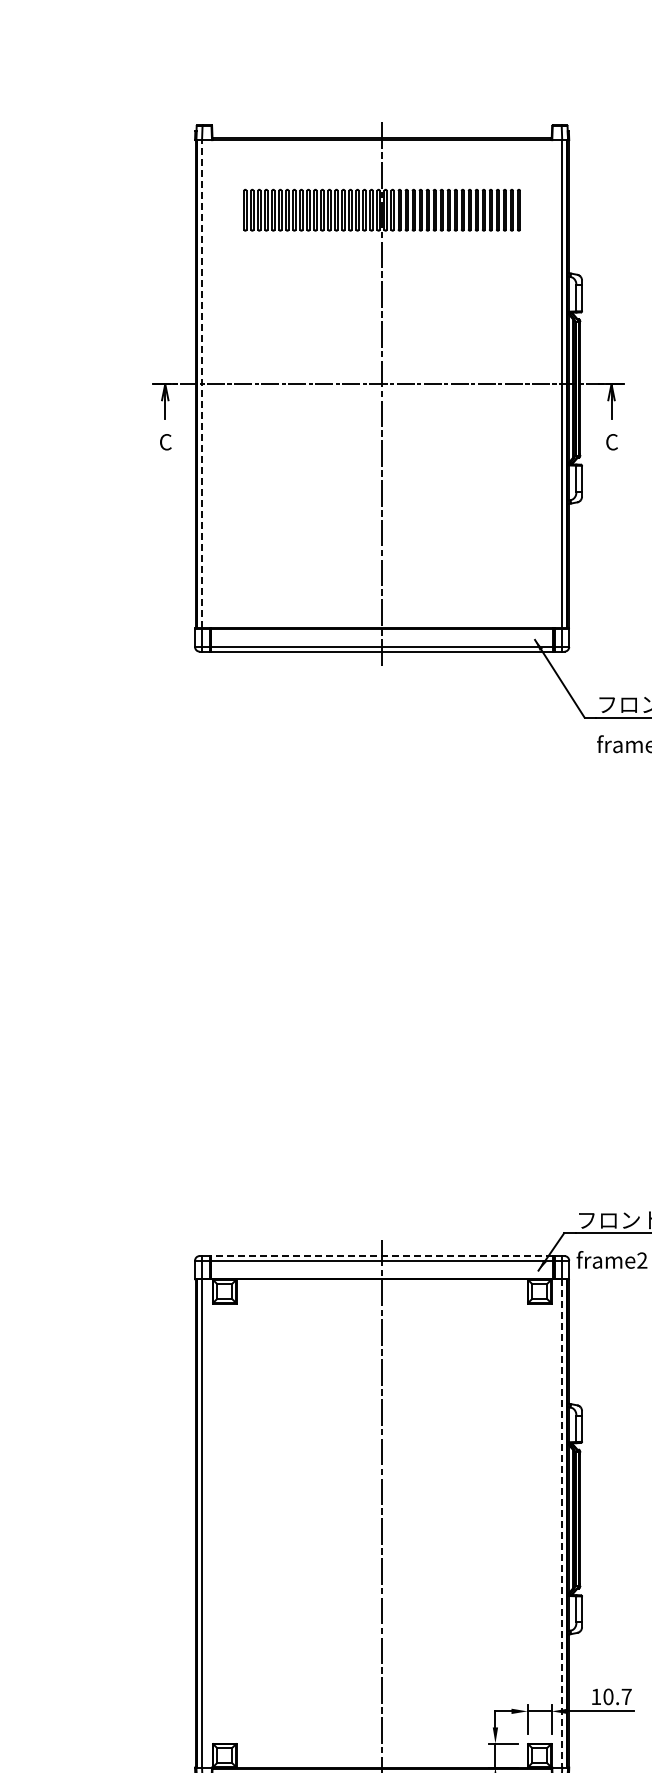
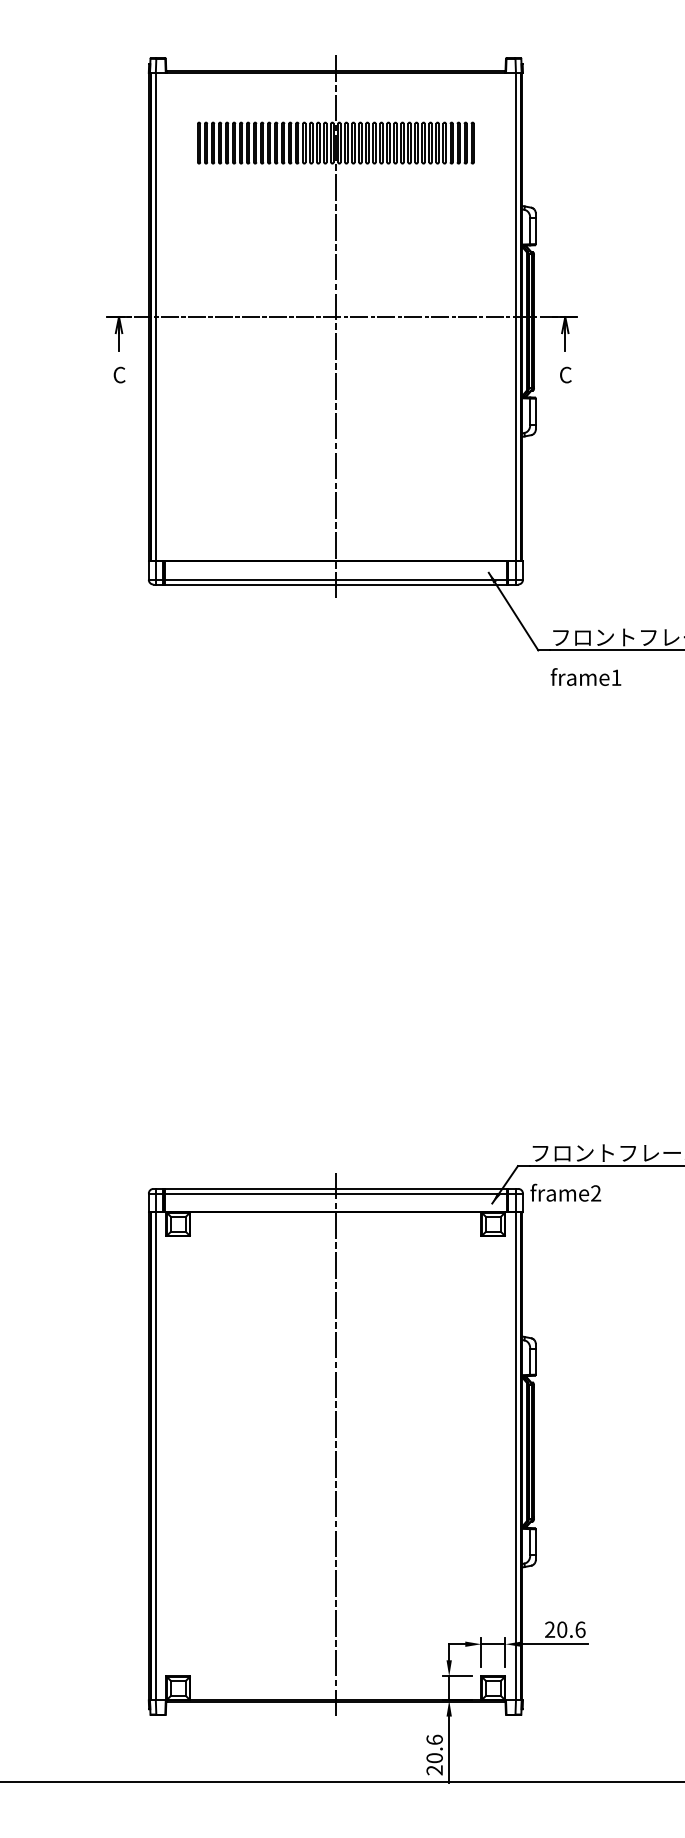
line: (202, 383) -> (156, 316), dashed -> solid
line: (381, 1255) -> (335, 1188), dashed -> solid
line: (561, 1523) -> (515, 1456), dashed -> solid
text: (611, 1696) -> (565, 1629), 10.7 -> 20.6

